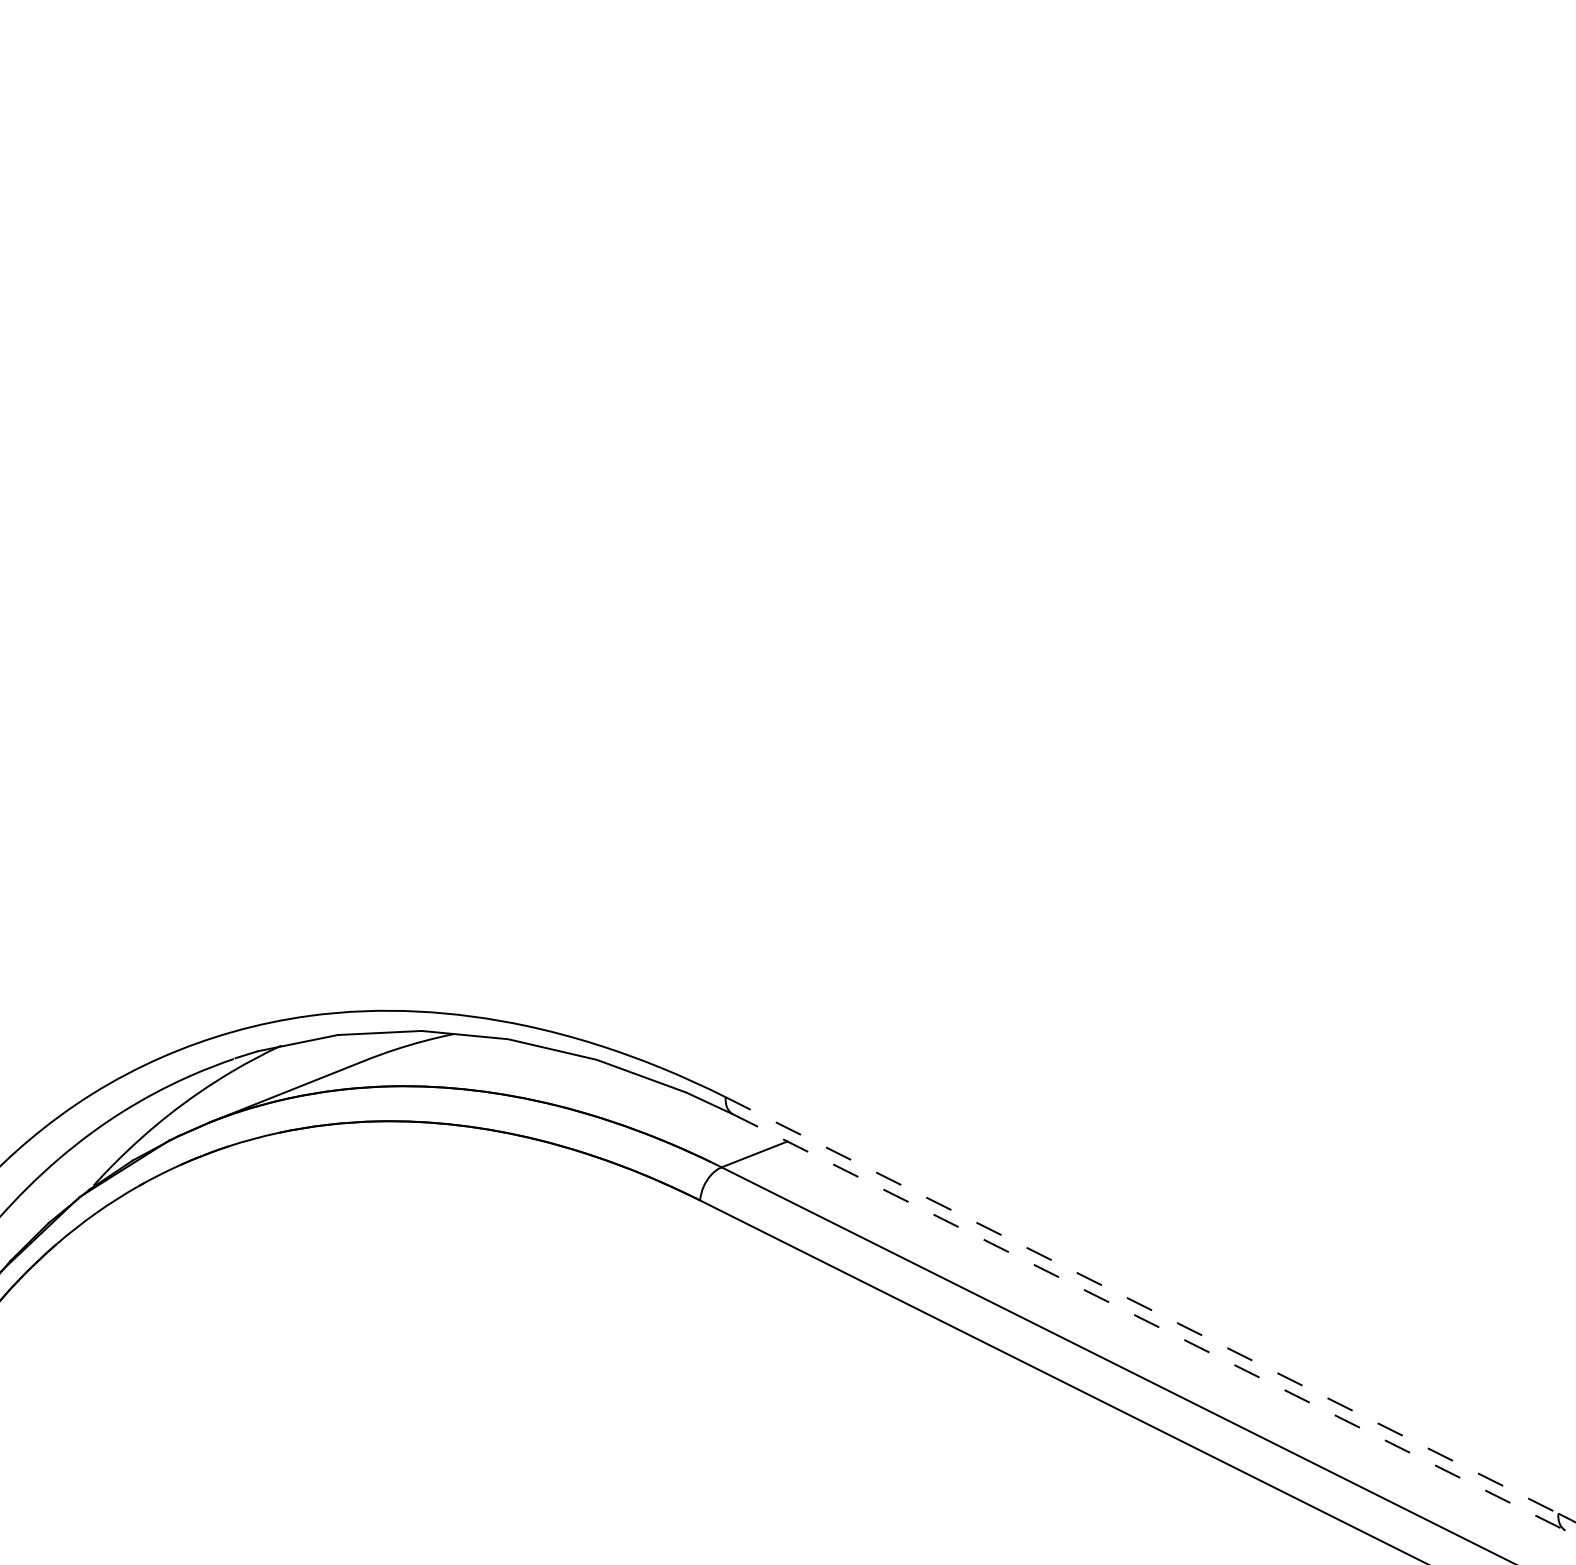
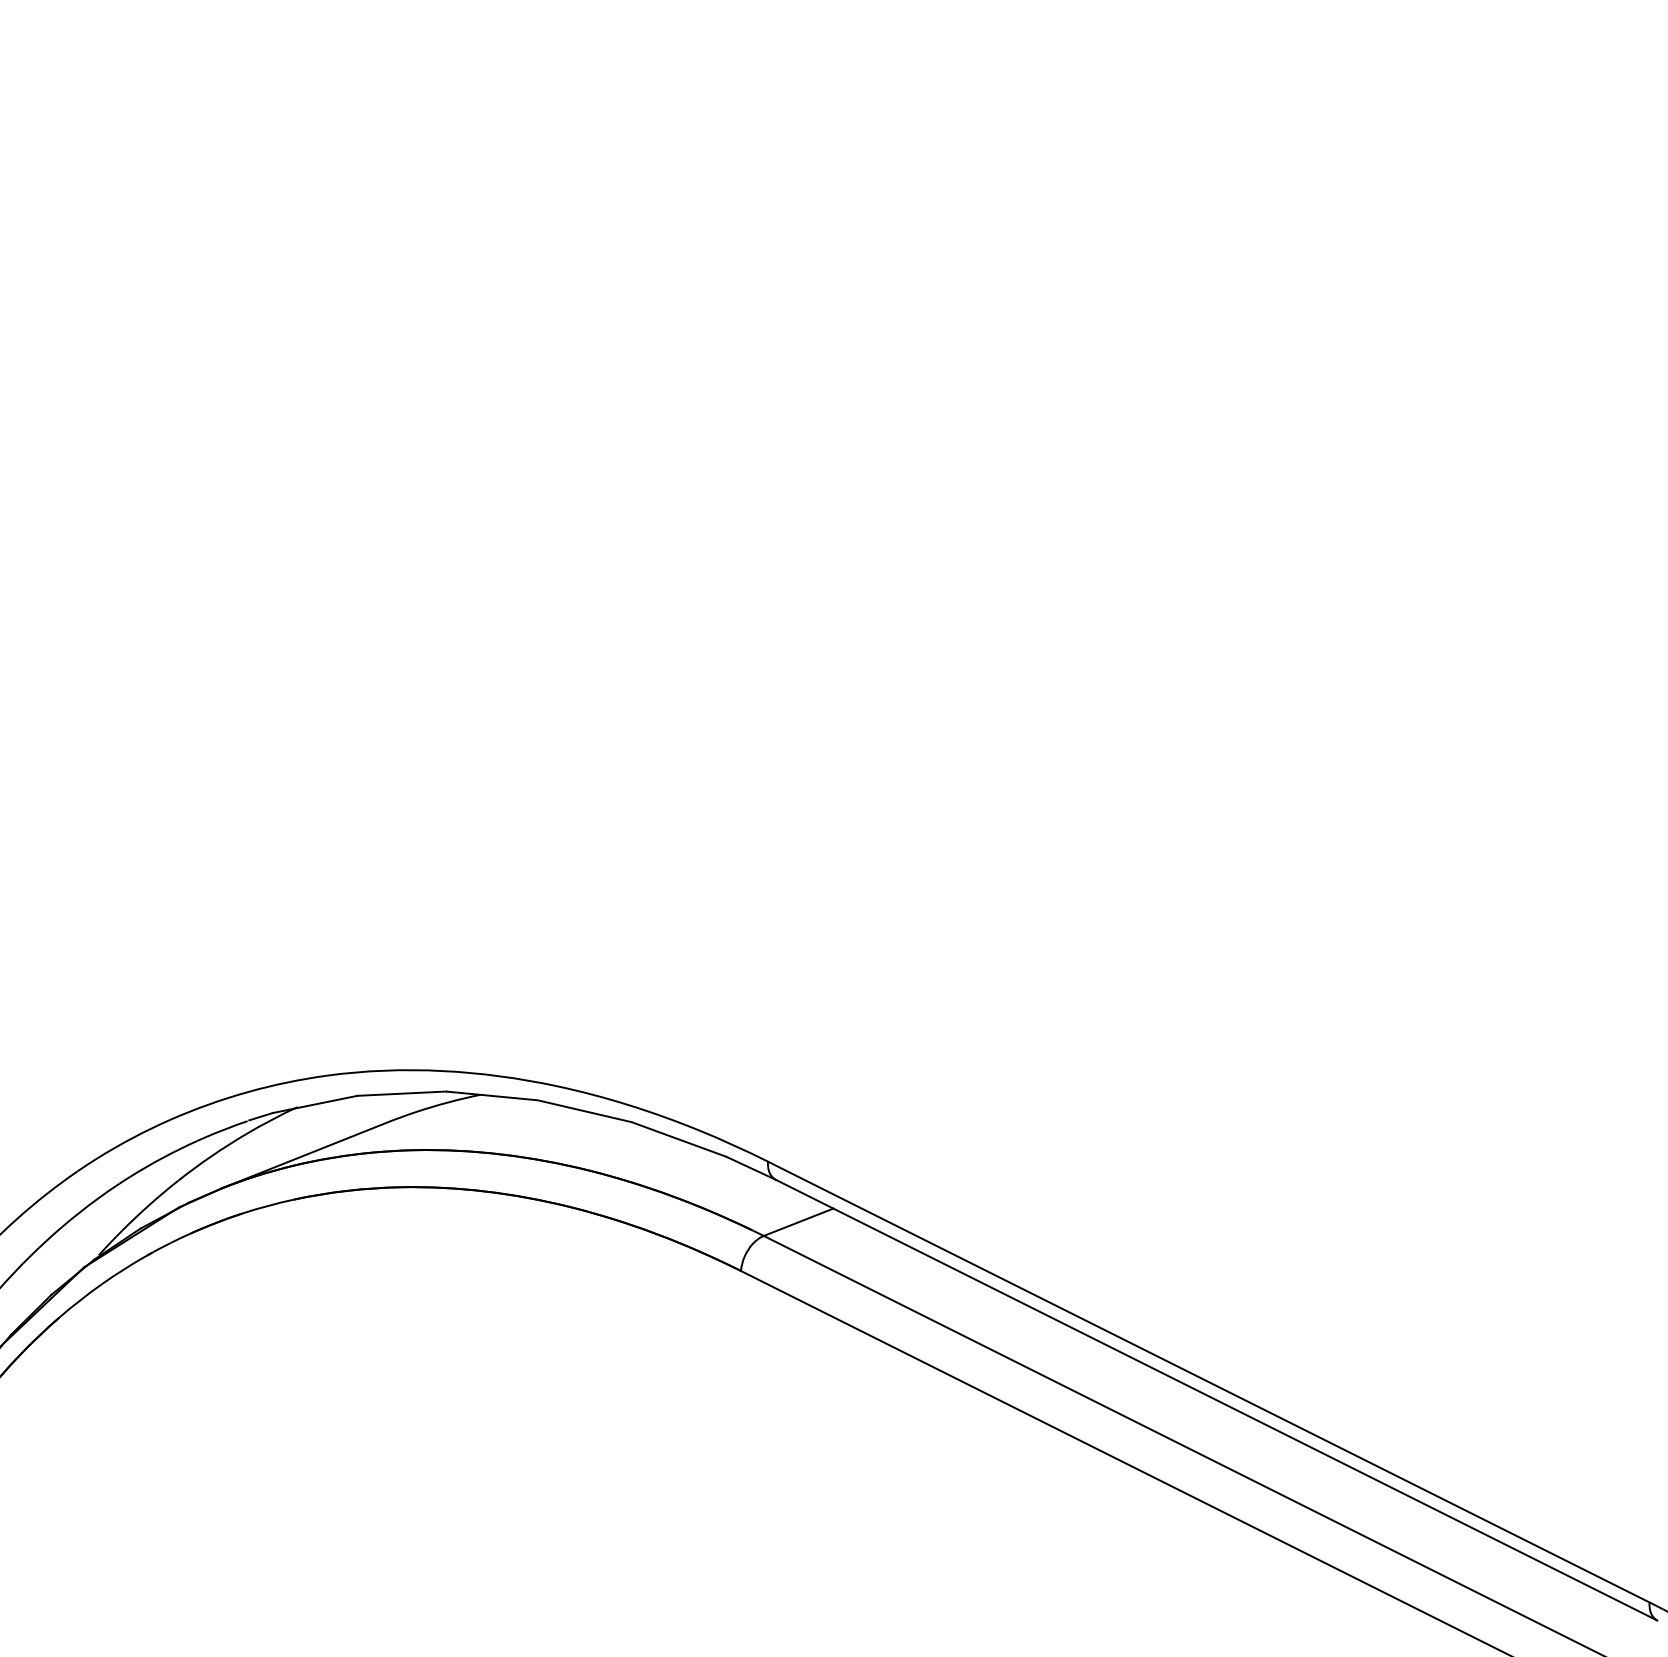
line: (1142, 1305) -> (1209, 1382), dashed -> solid
line: (1149, 1322) -> (1216, 1400), dashed -> solid

